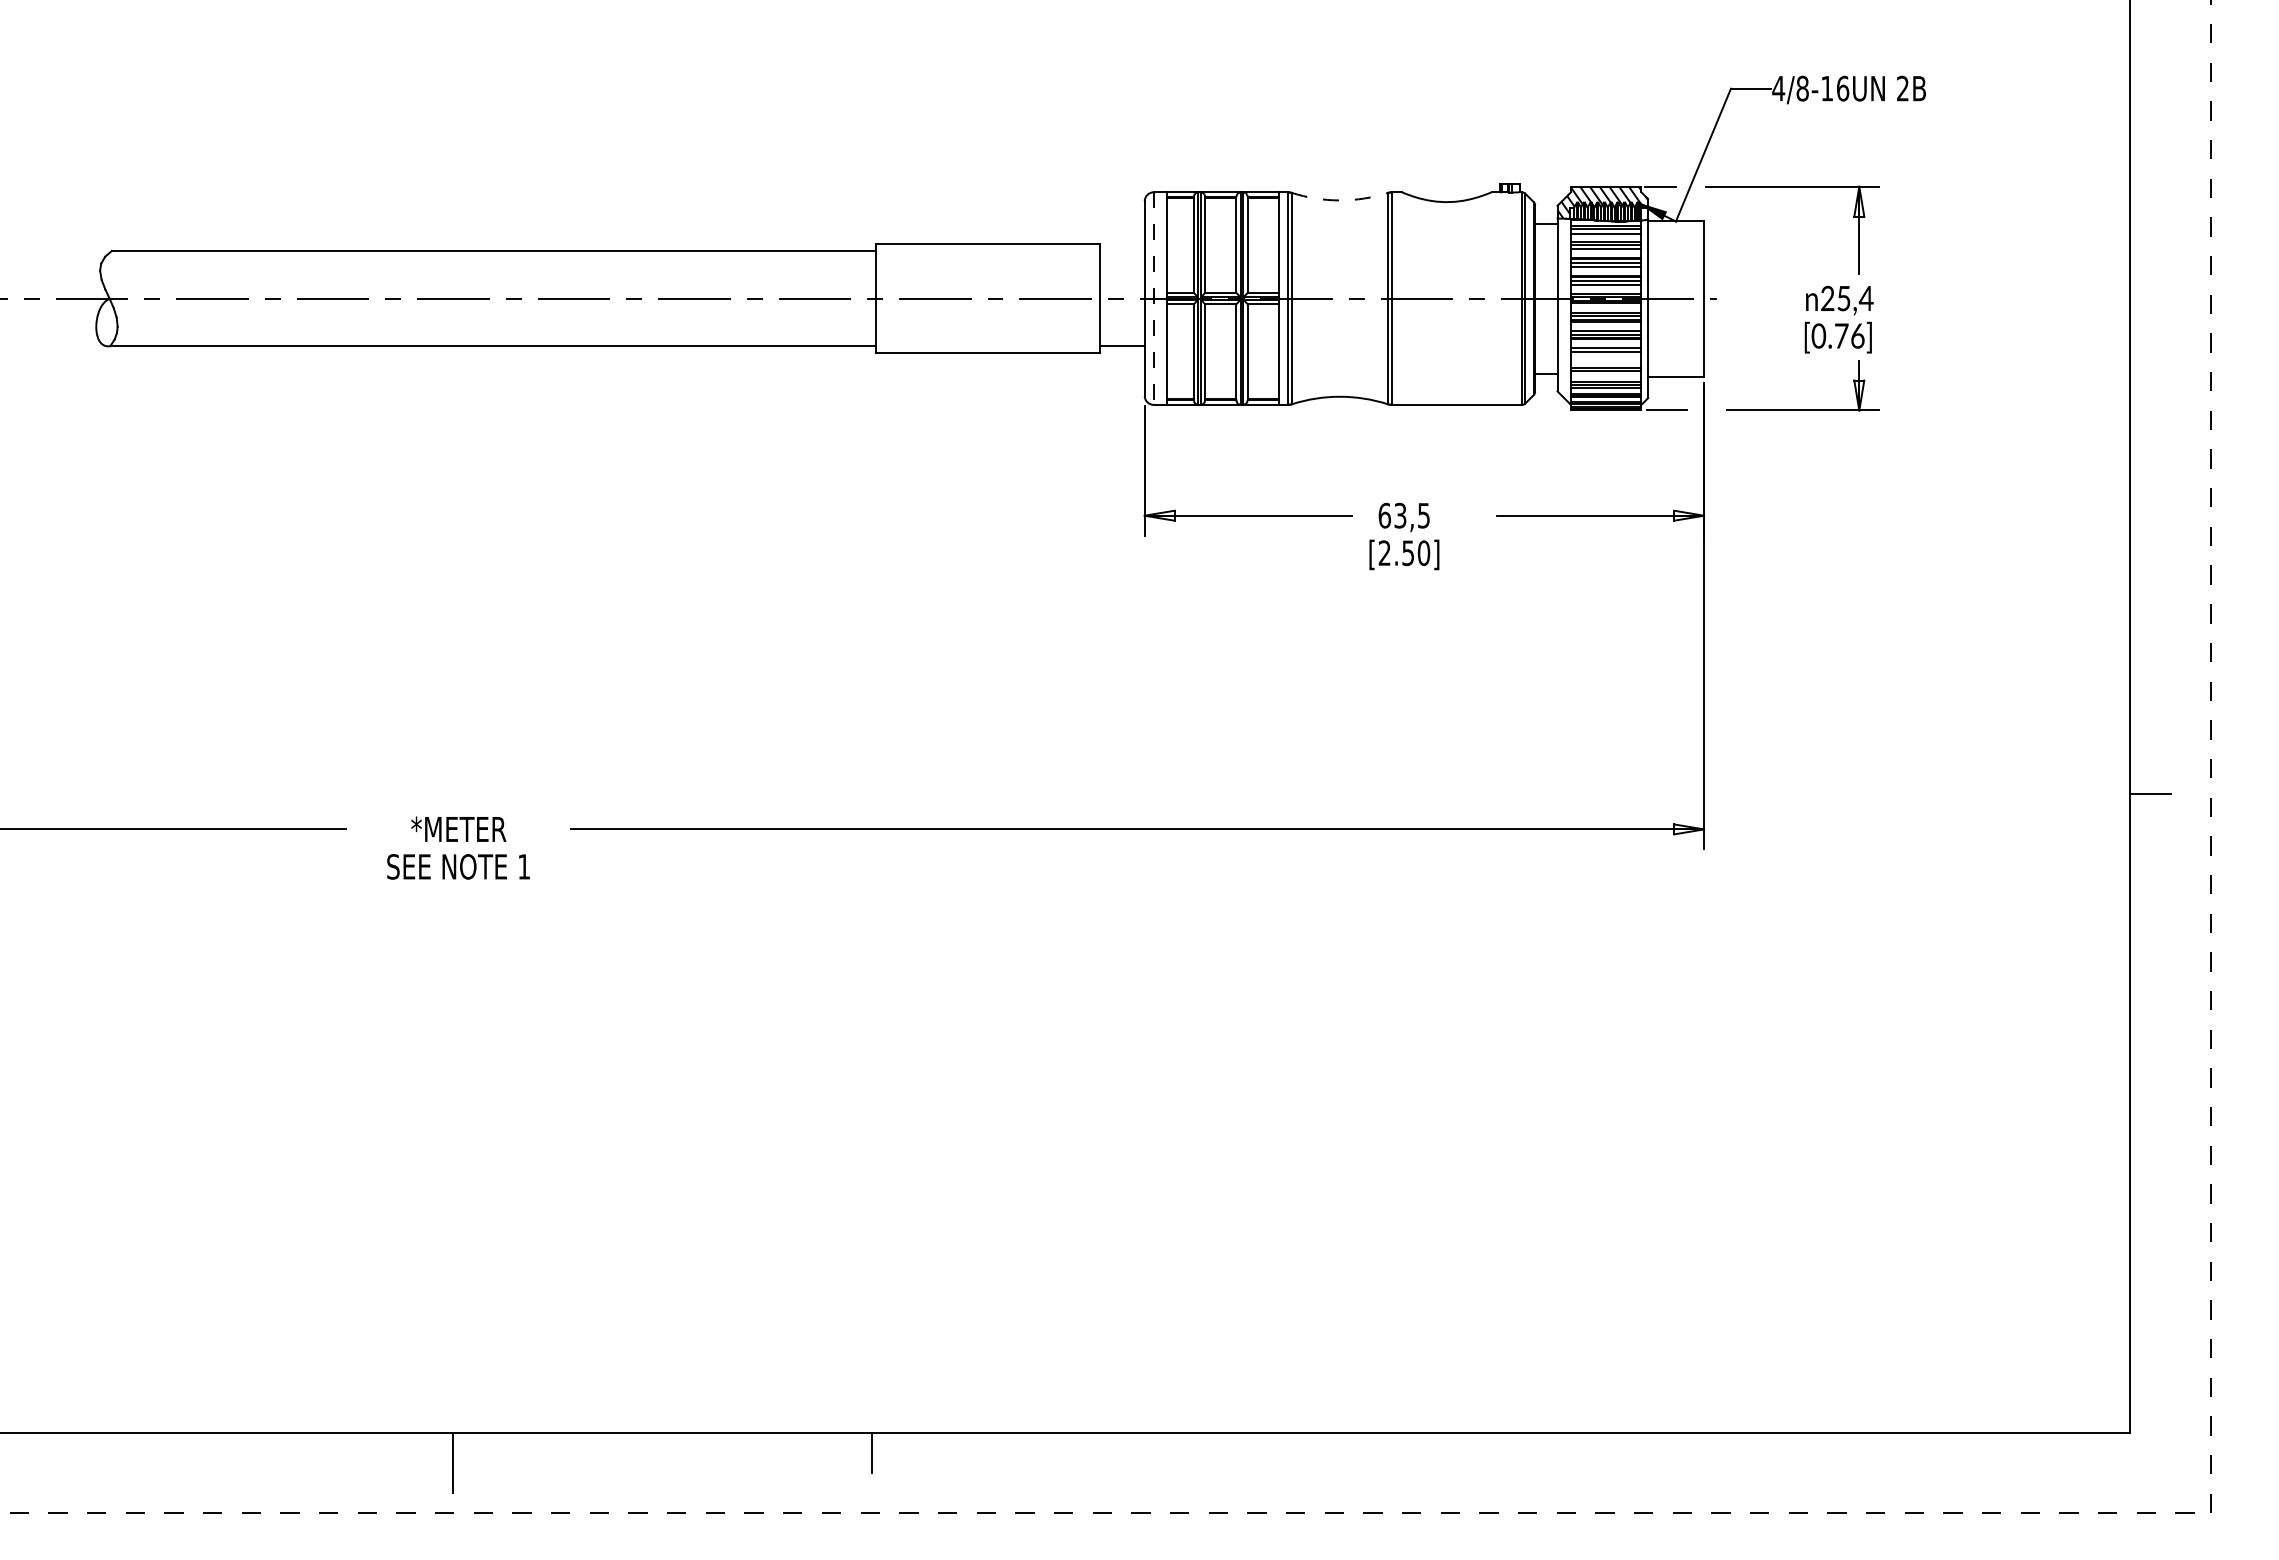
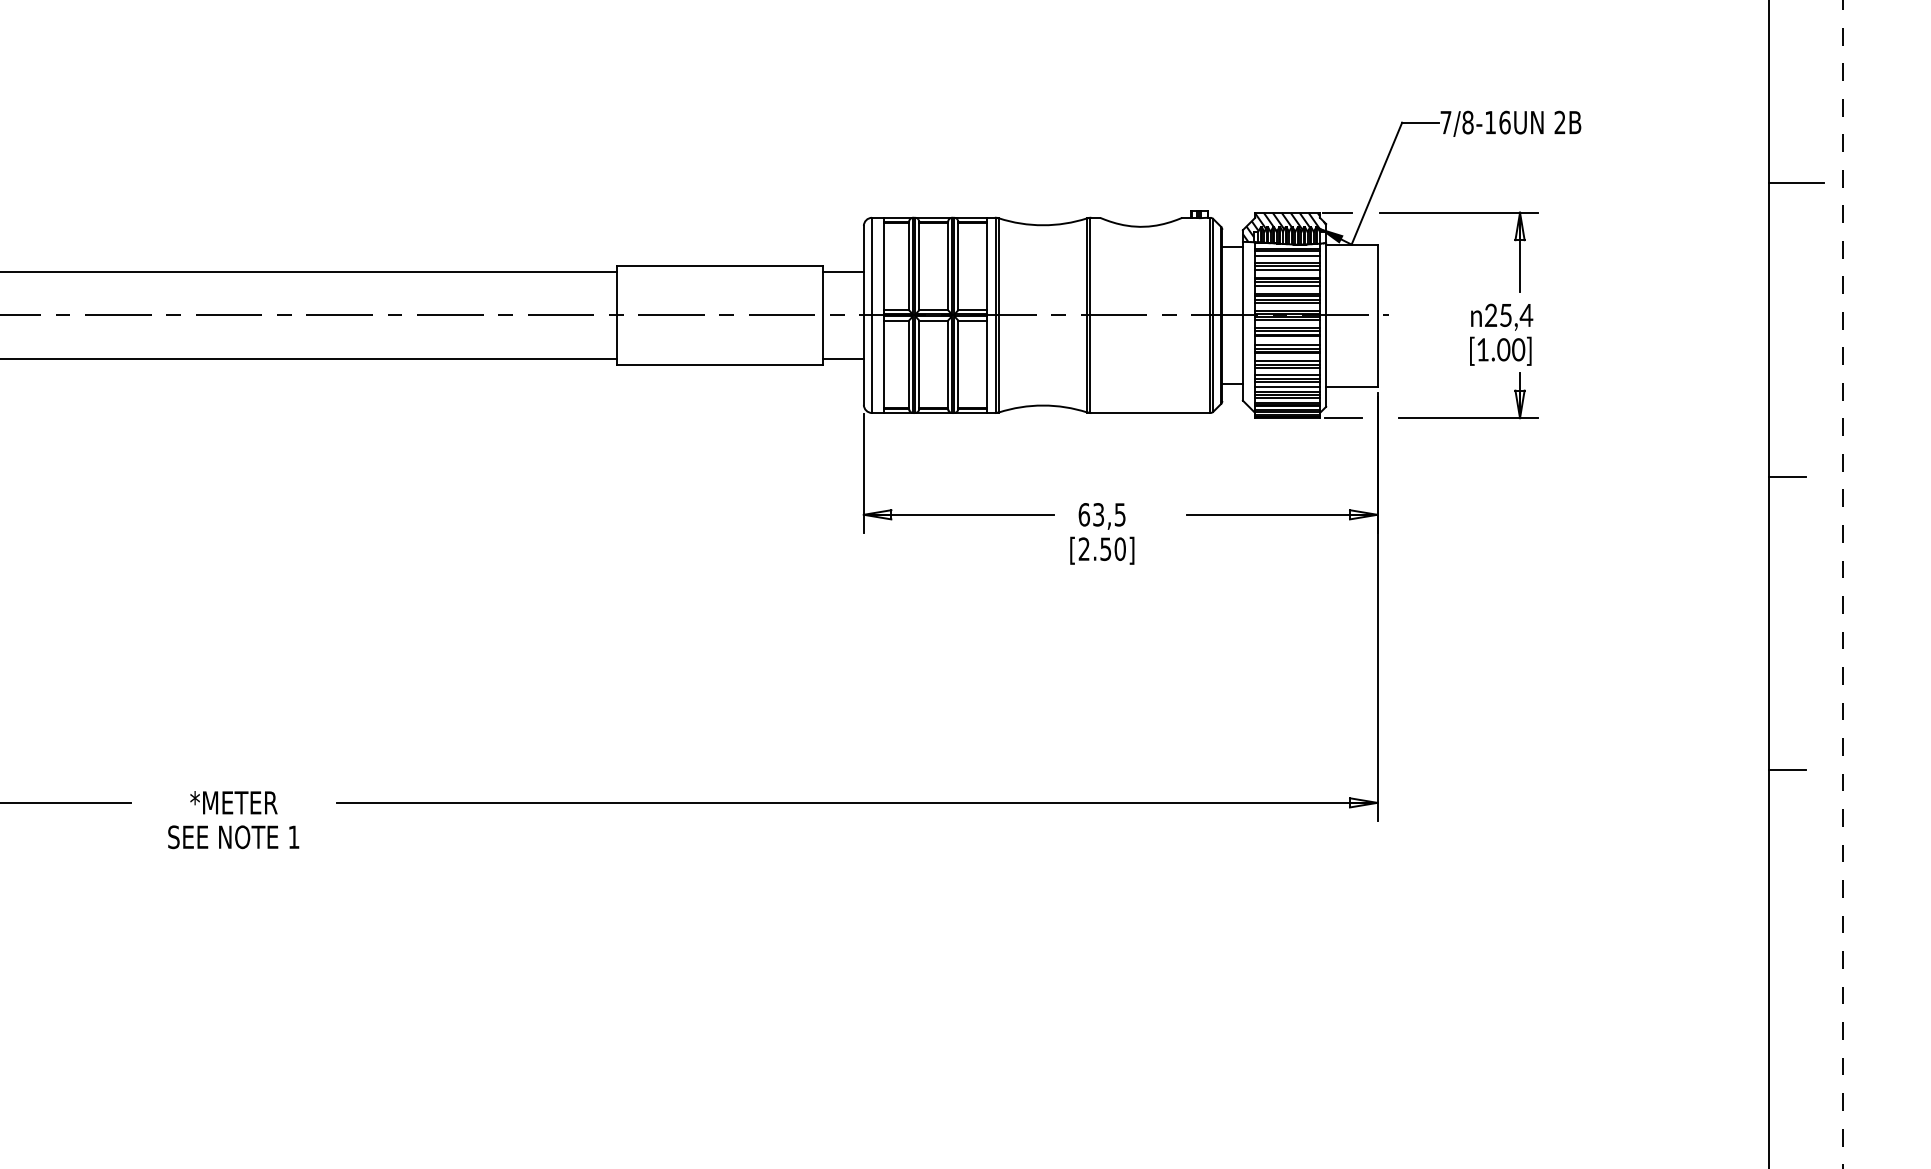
text: (1778, 88) -> (1445, 122), 4/8-16UN -> 7/8-16UN
line: (2160, 154) -> (1796, 183), added
arc: (1339, 200) -> (1042, 225), dashed -> solid
line: (1121, 251) -> (842, 272), added
line: (1153, 299) -> (871, 316), dashed -> solid
text: (1837, 335) -> (1500, 349), [0.76] -> [1.00]
line: (1605, 355) -> (1286, 367), added
line: (1605, 363) -> (1286, 375), added
line: (1605, 376) -> (1286, 386), added
line: (2150, 474) -> (1787, 476), added

